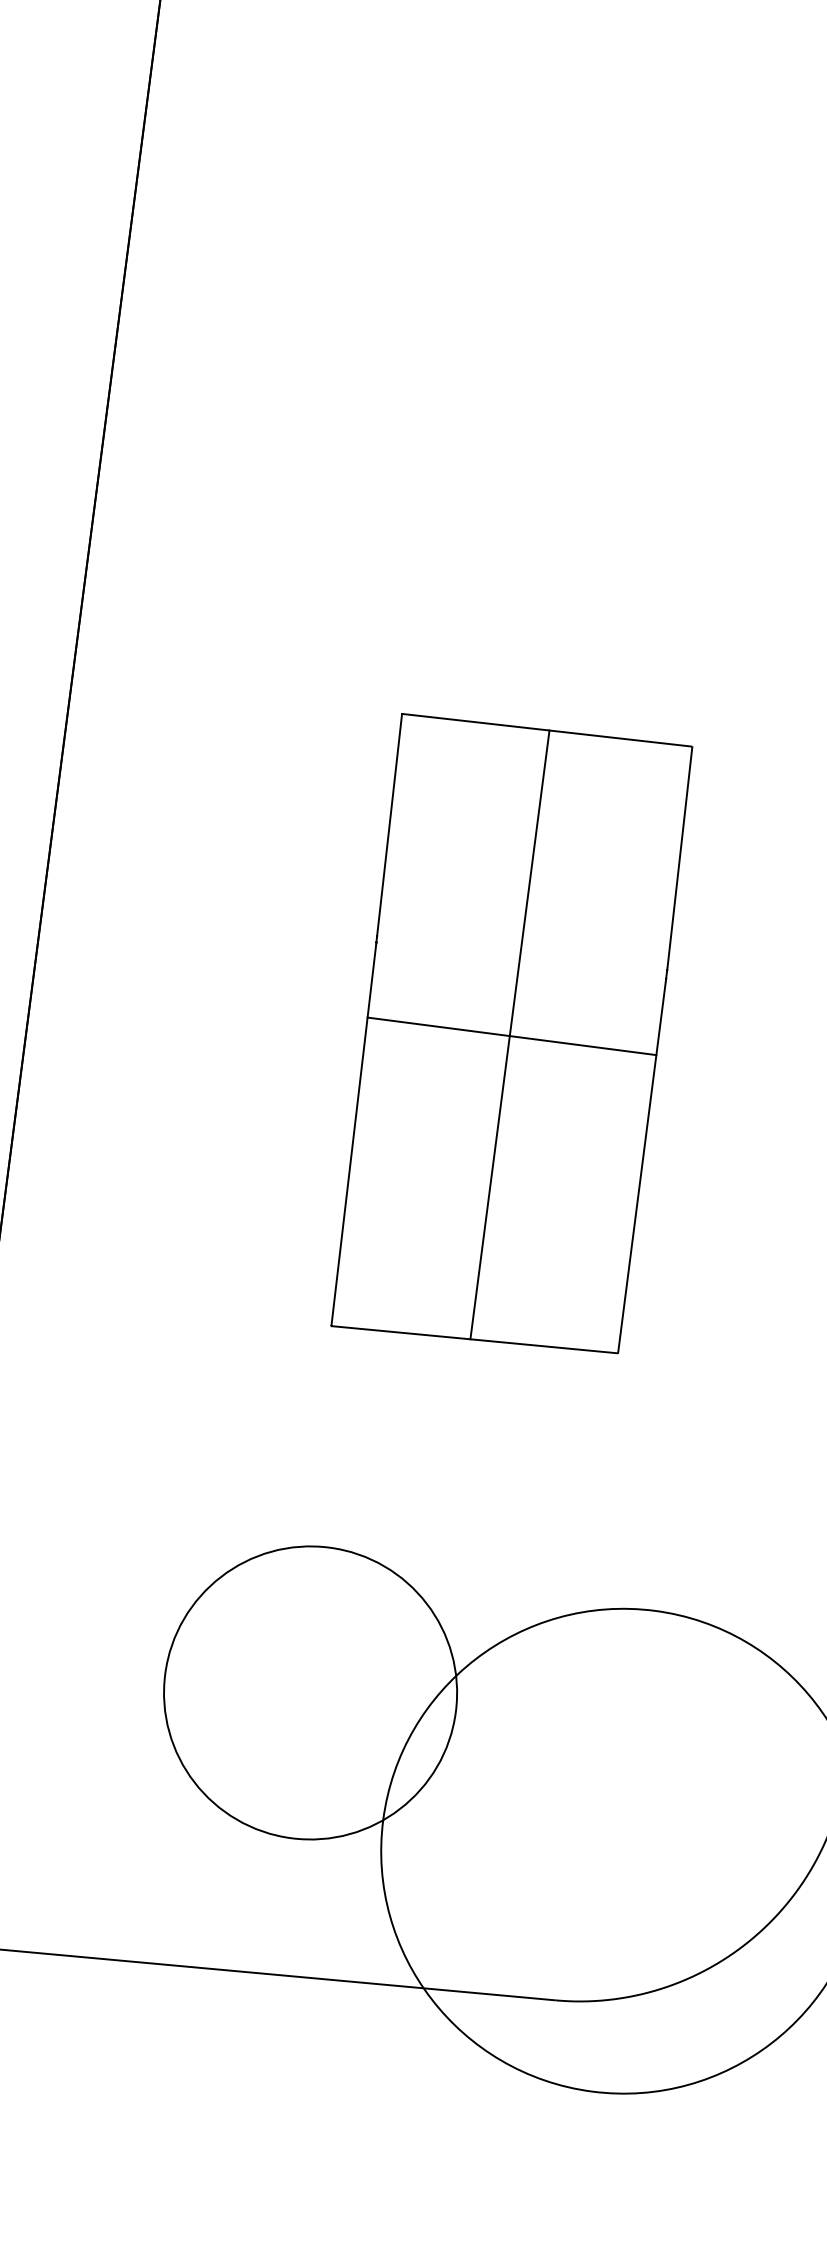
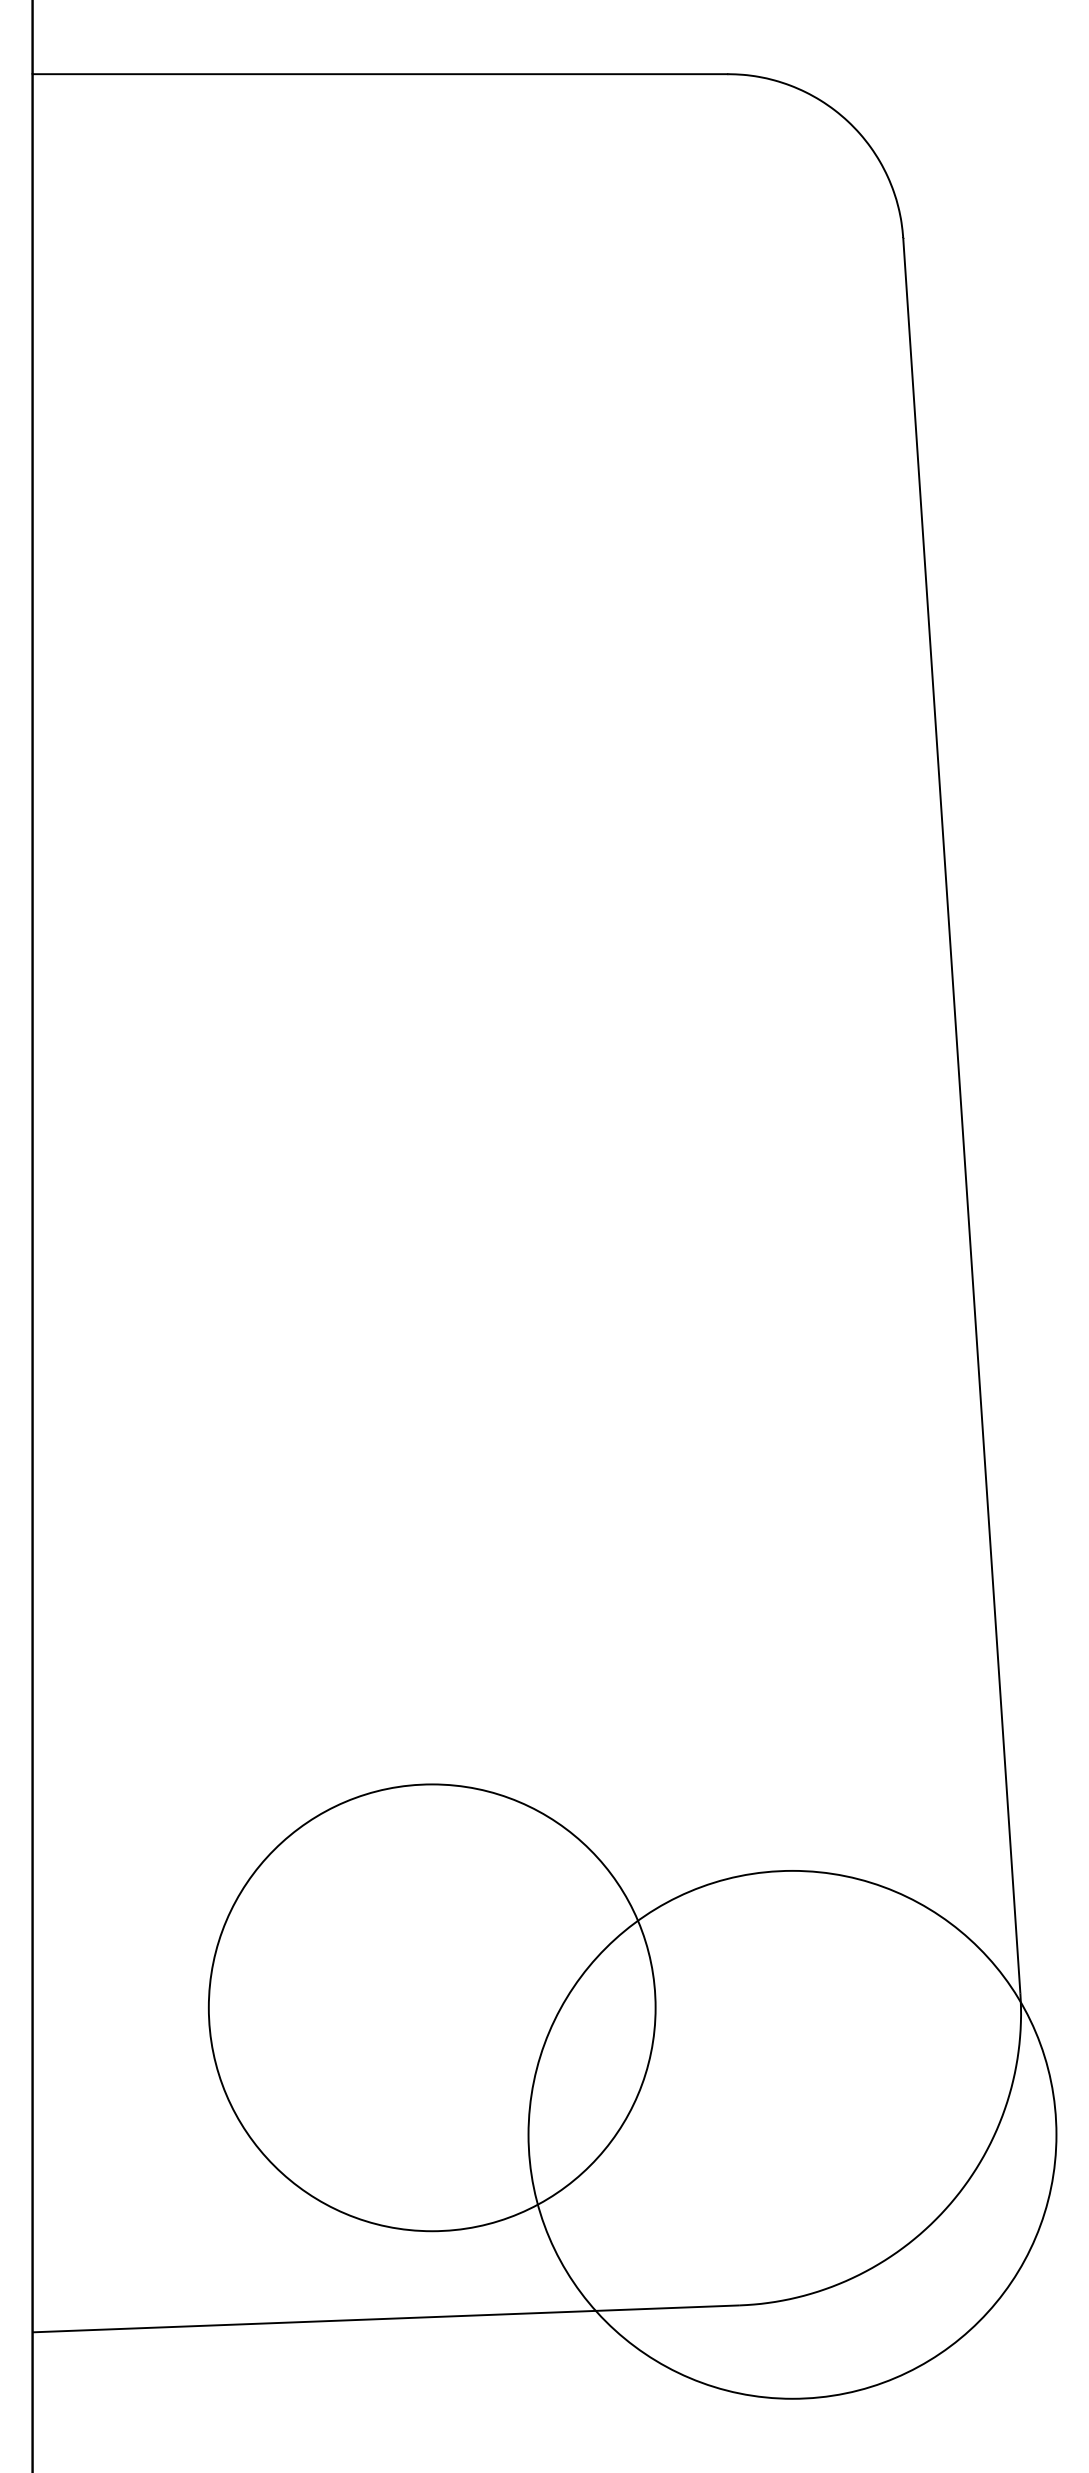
part: (509, 1035) -> (554, 1270), removed
circle: (309, 1692) -> (431, 2007), size x1.4

